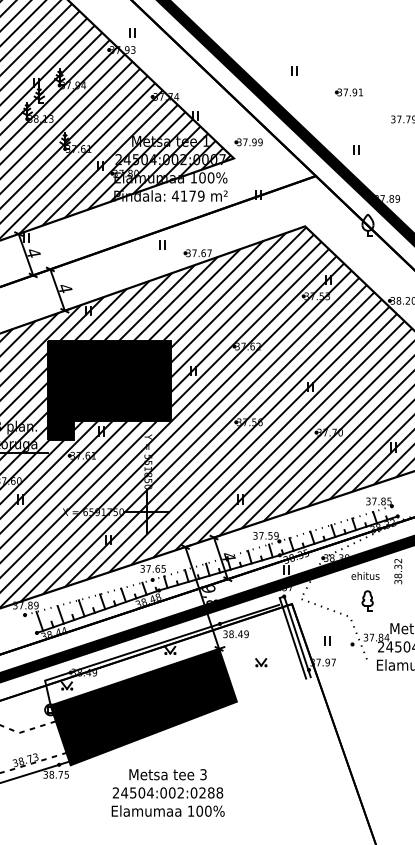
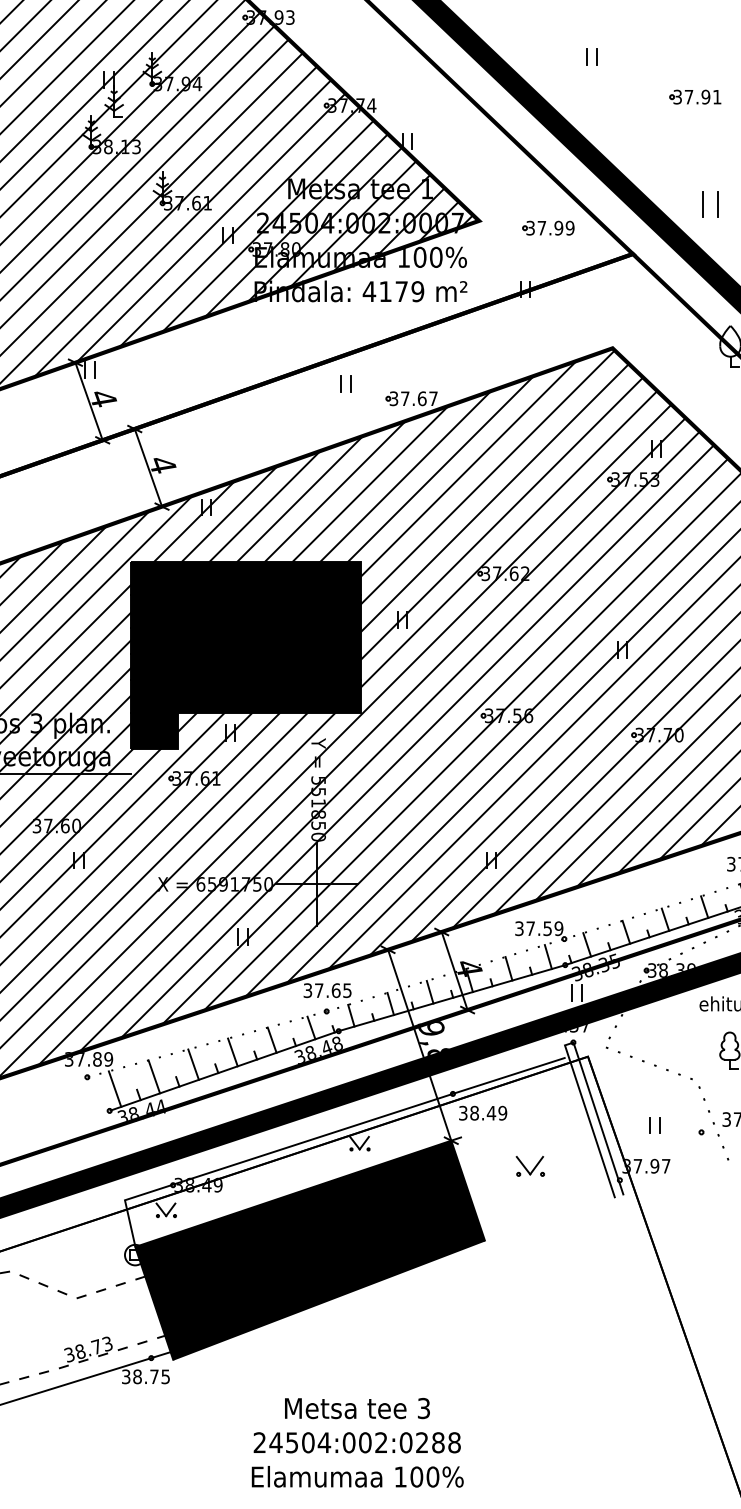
part: (248, 142) -> (547, 228), moved
part: (356, 149) -> (708, 204), size x1.6
part: (261, 662) -> (530, 1166), size x1.4
text: (167, 792) -> (356, 1441), moved

